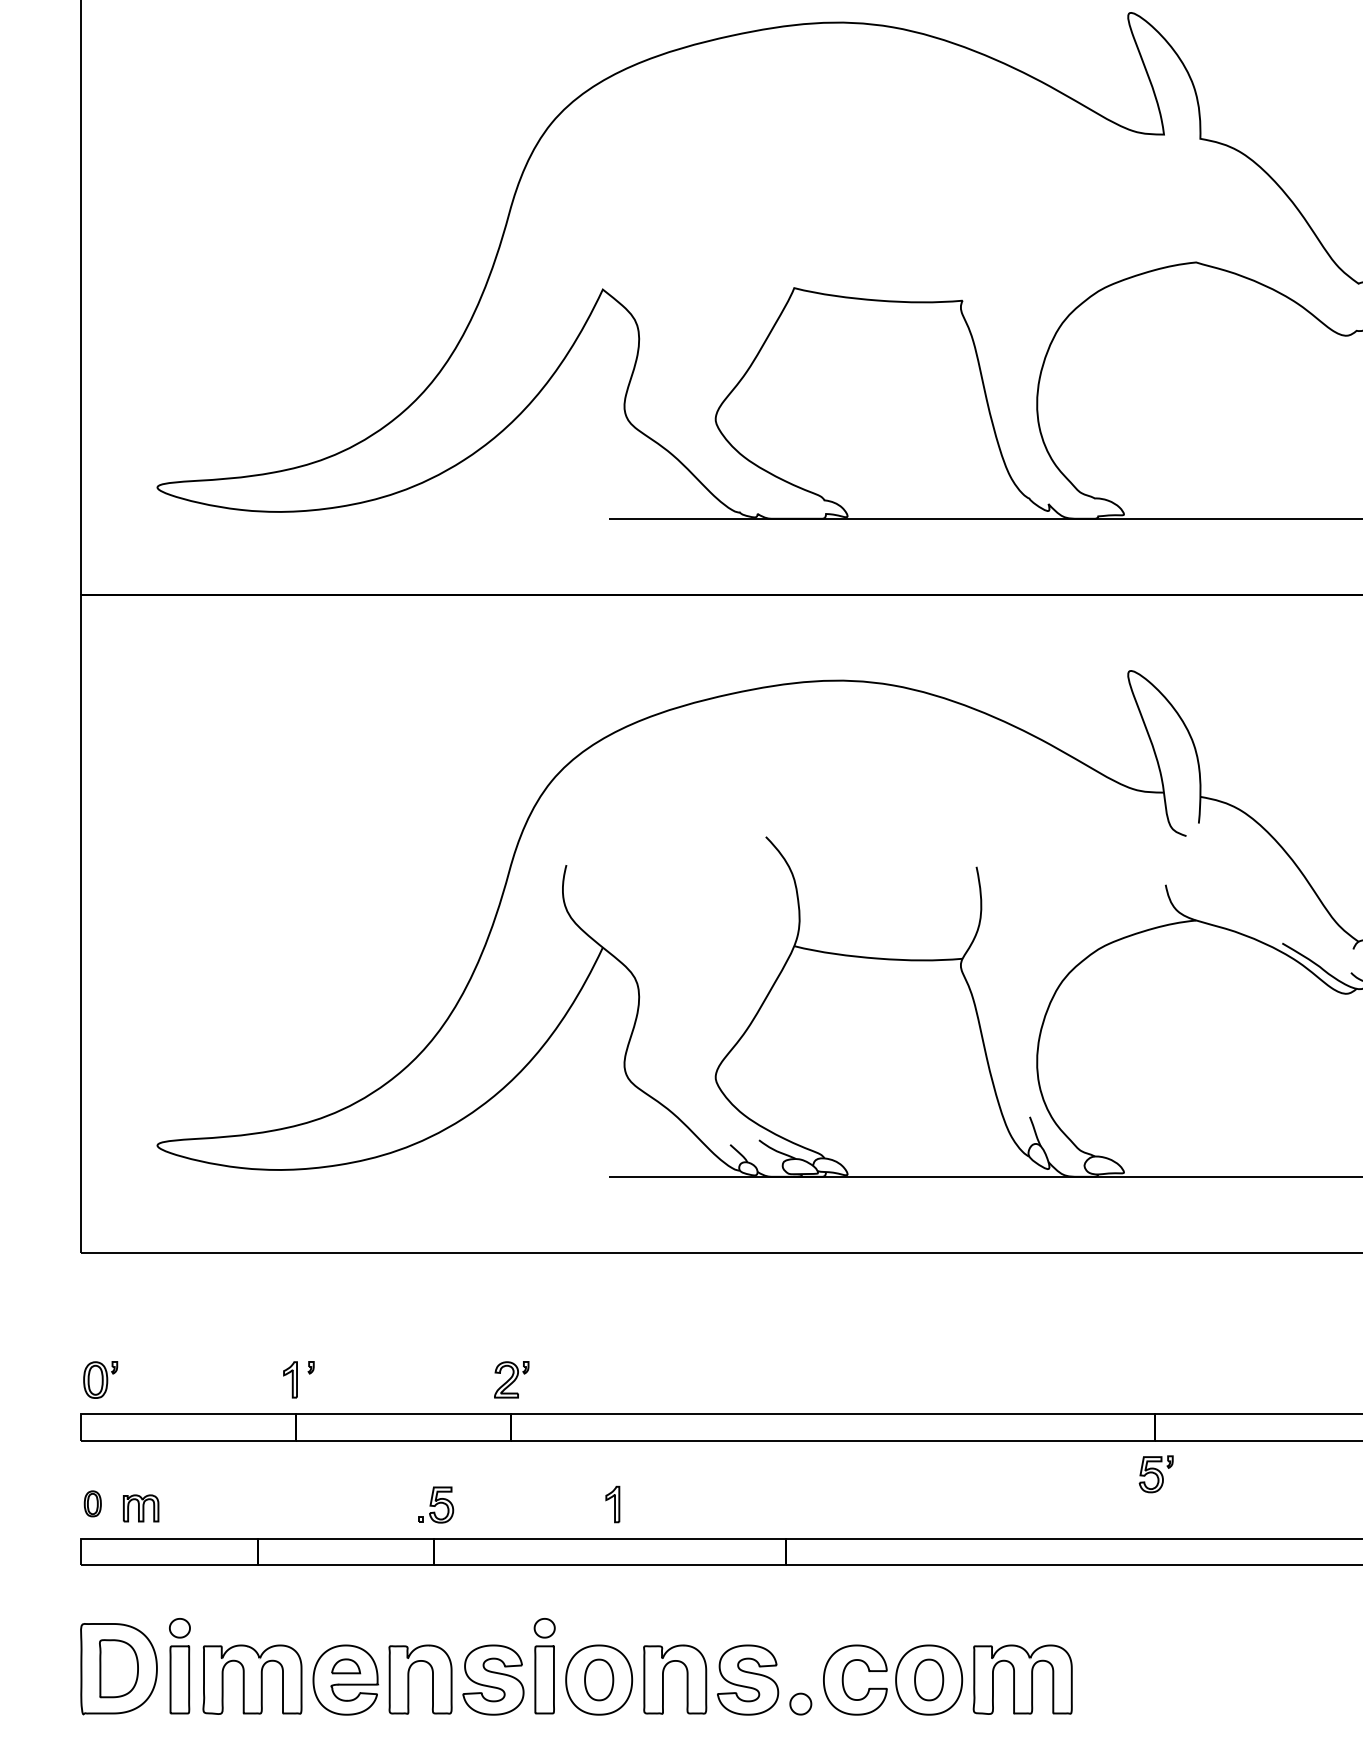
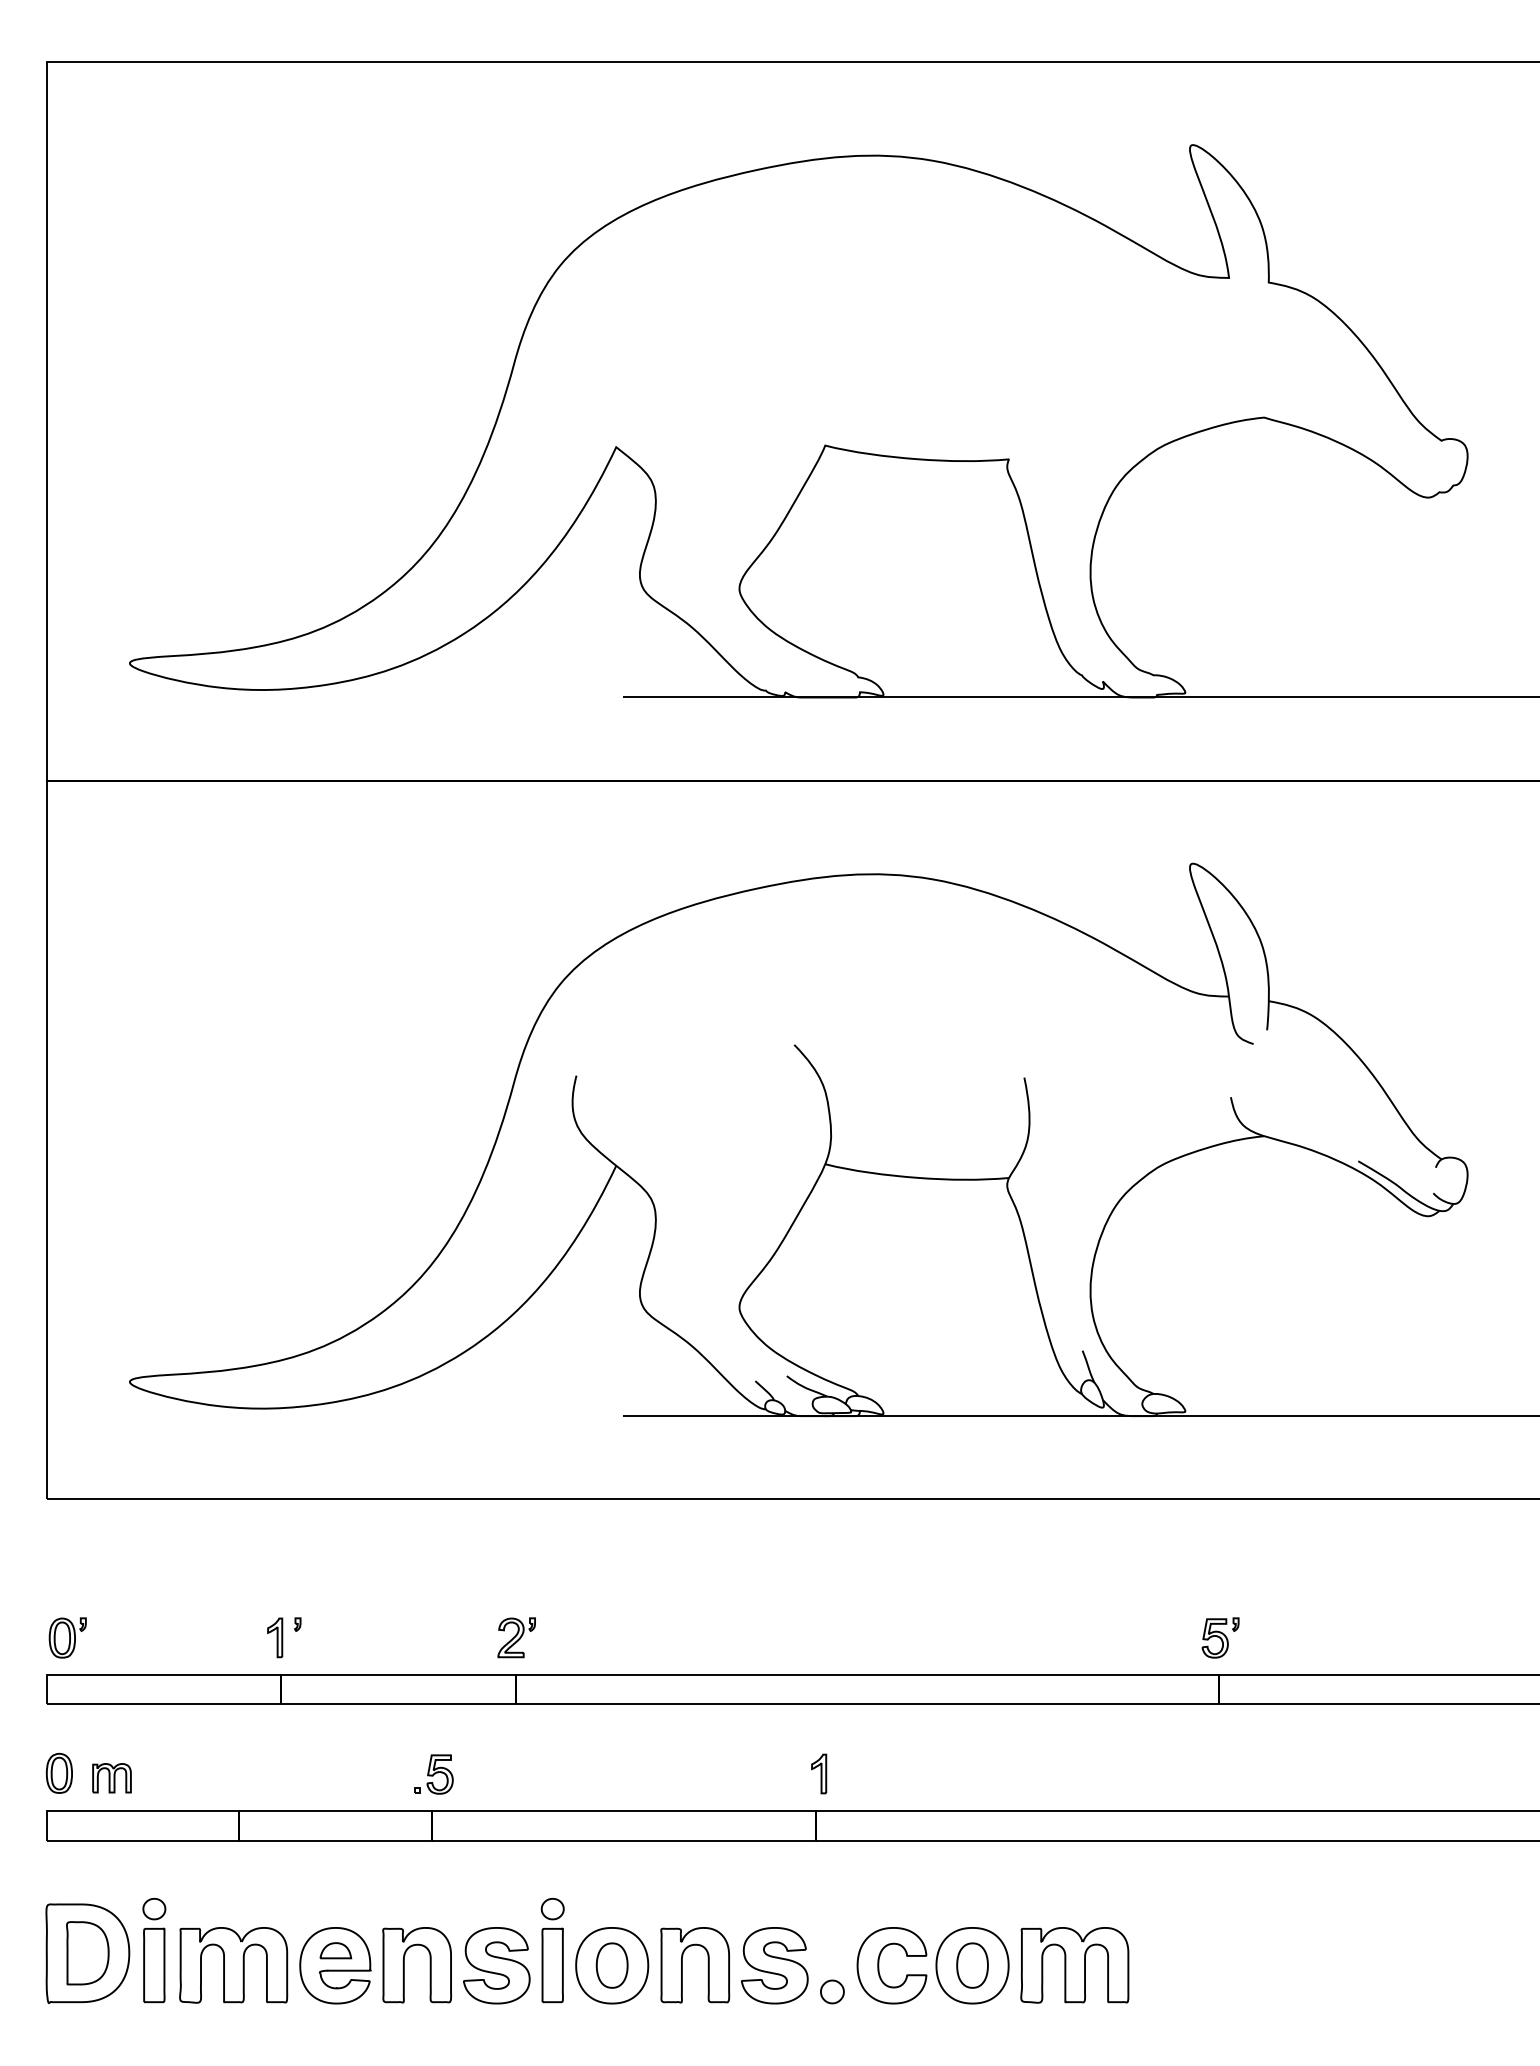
part: (1156, 1473) -> (1220, 1637), moved
part: (92, 1503) -> (58, 1772), size x1.43
part: (613, 1504) -> (819, 1773), moved

